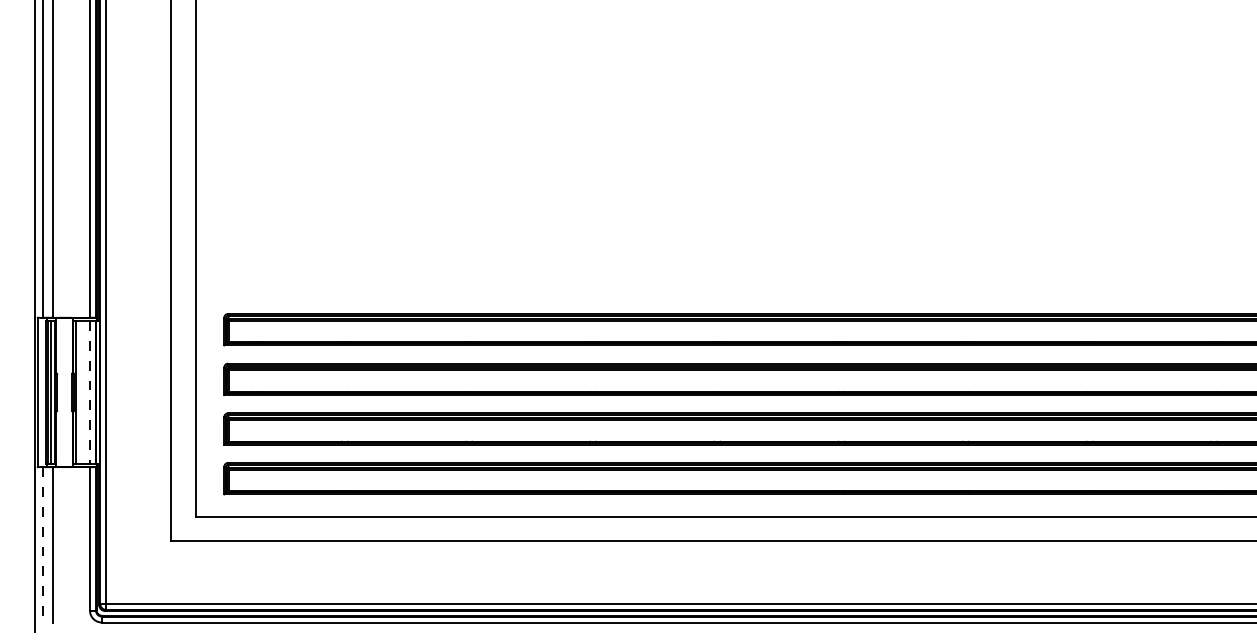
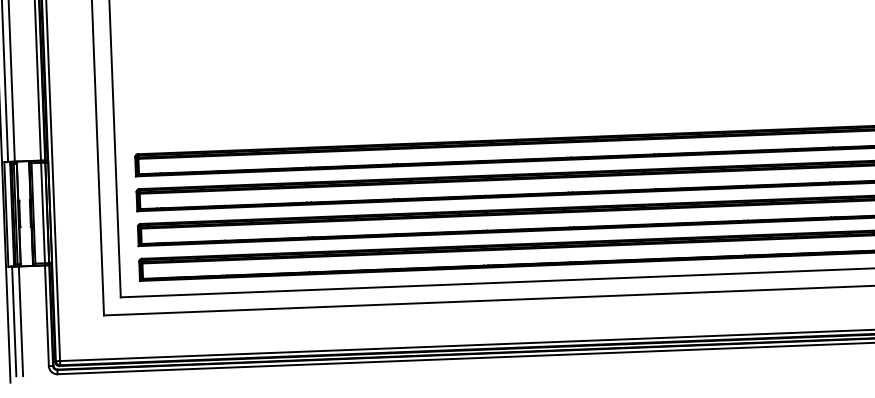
line: (90, 392) -> (43, 213), dashed -> solid
line: (43, 545) -> (14, 321), dashed -> solid

